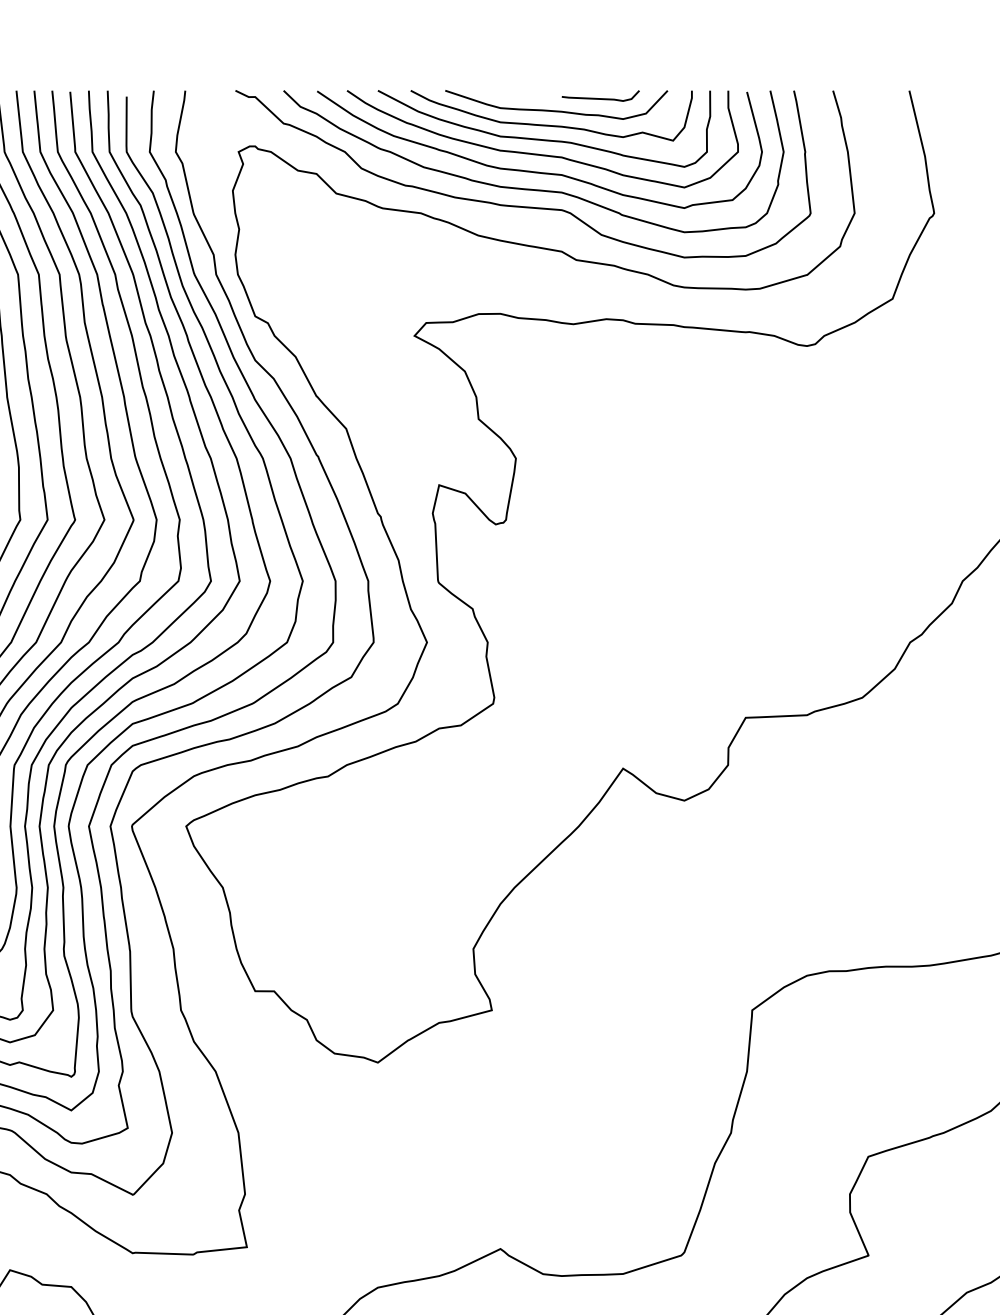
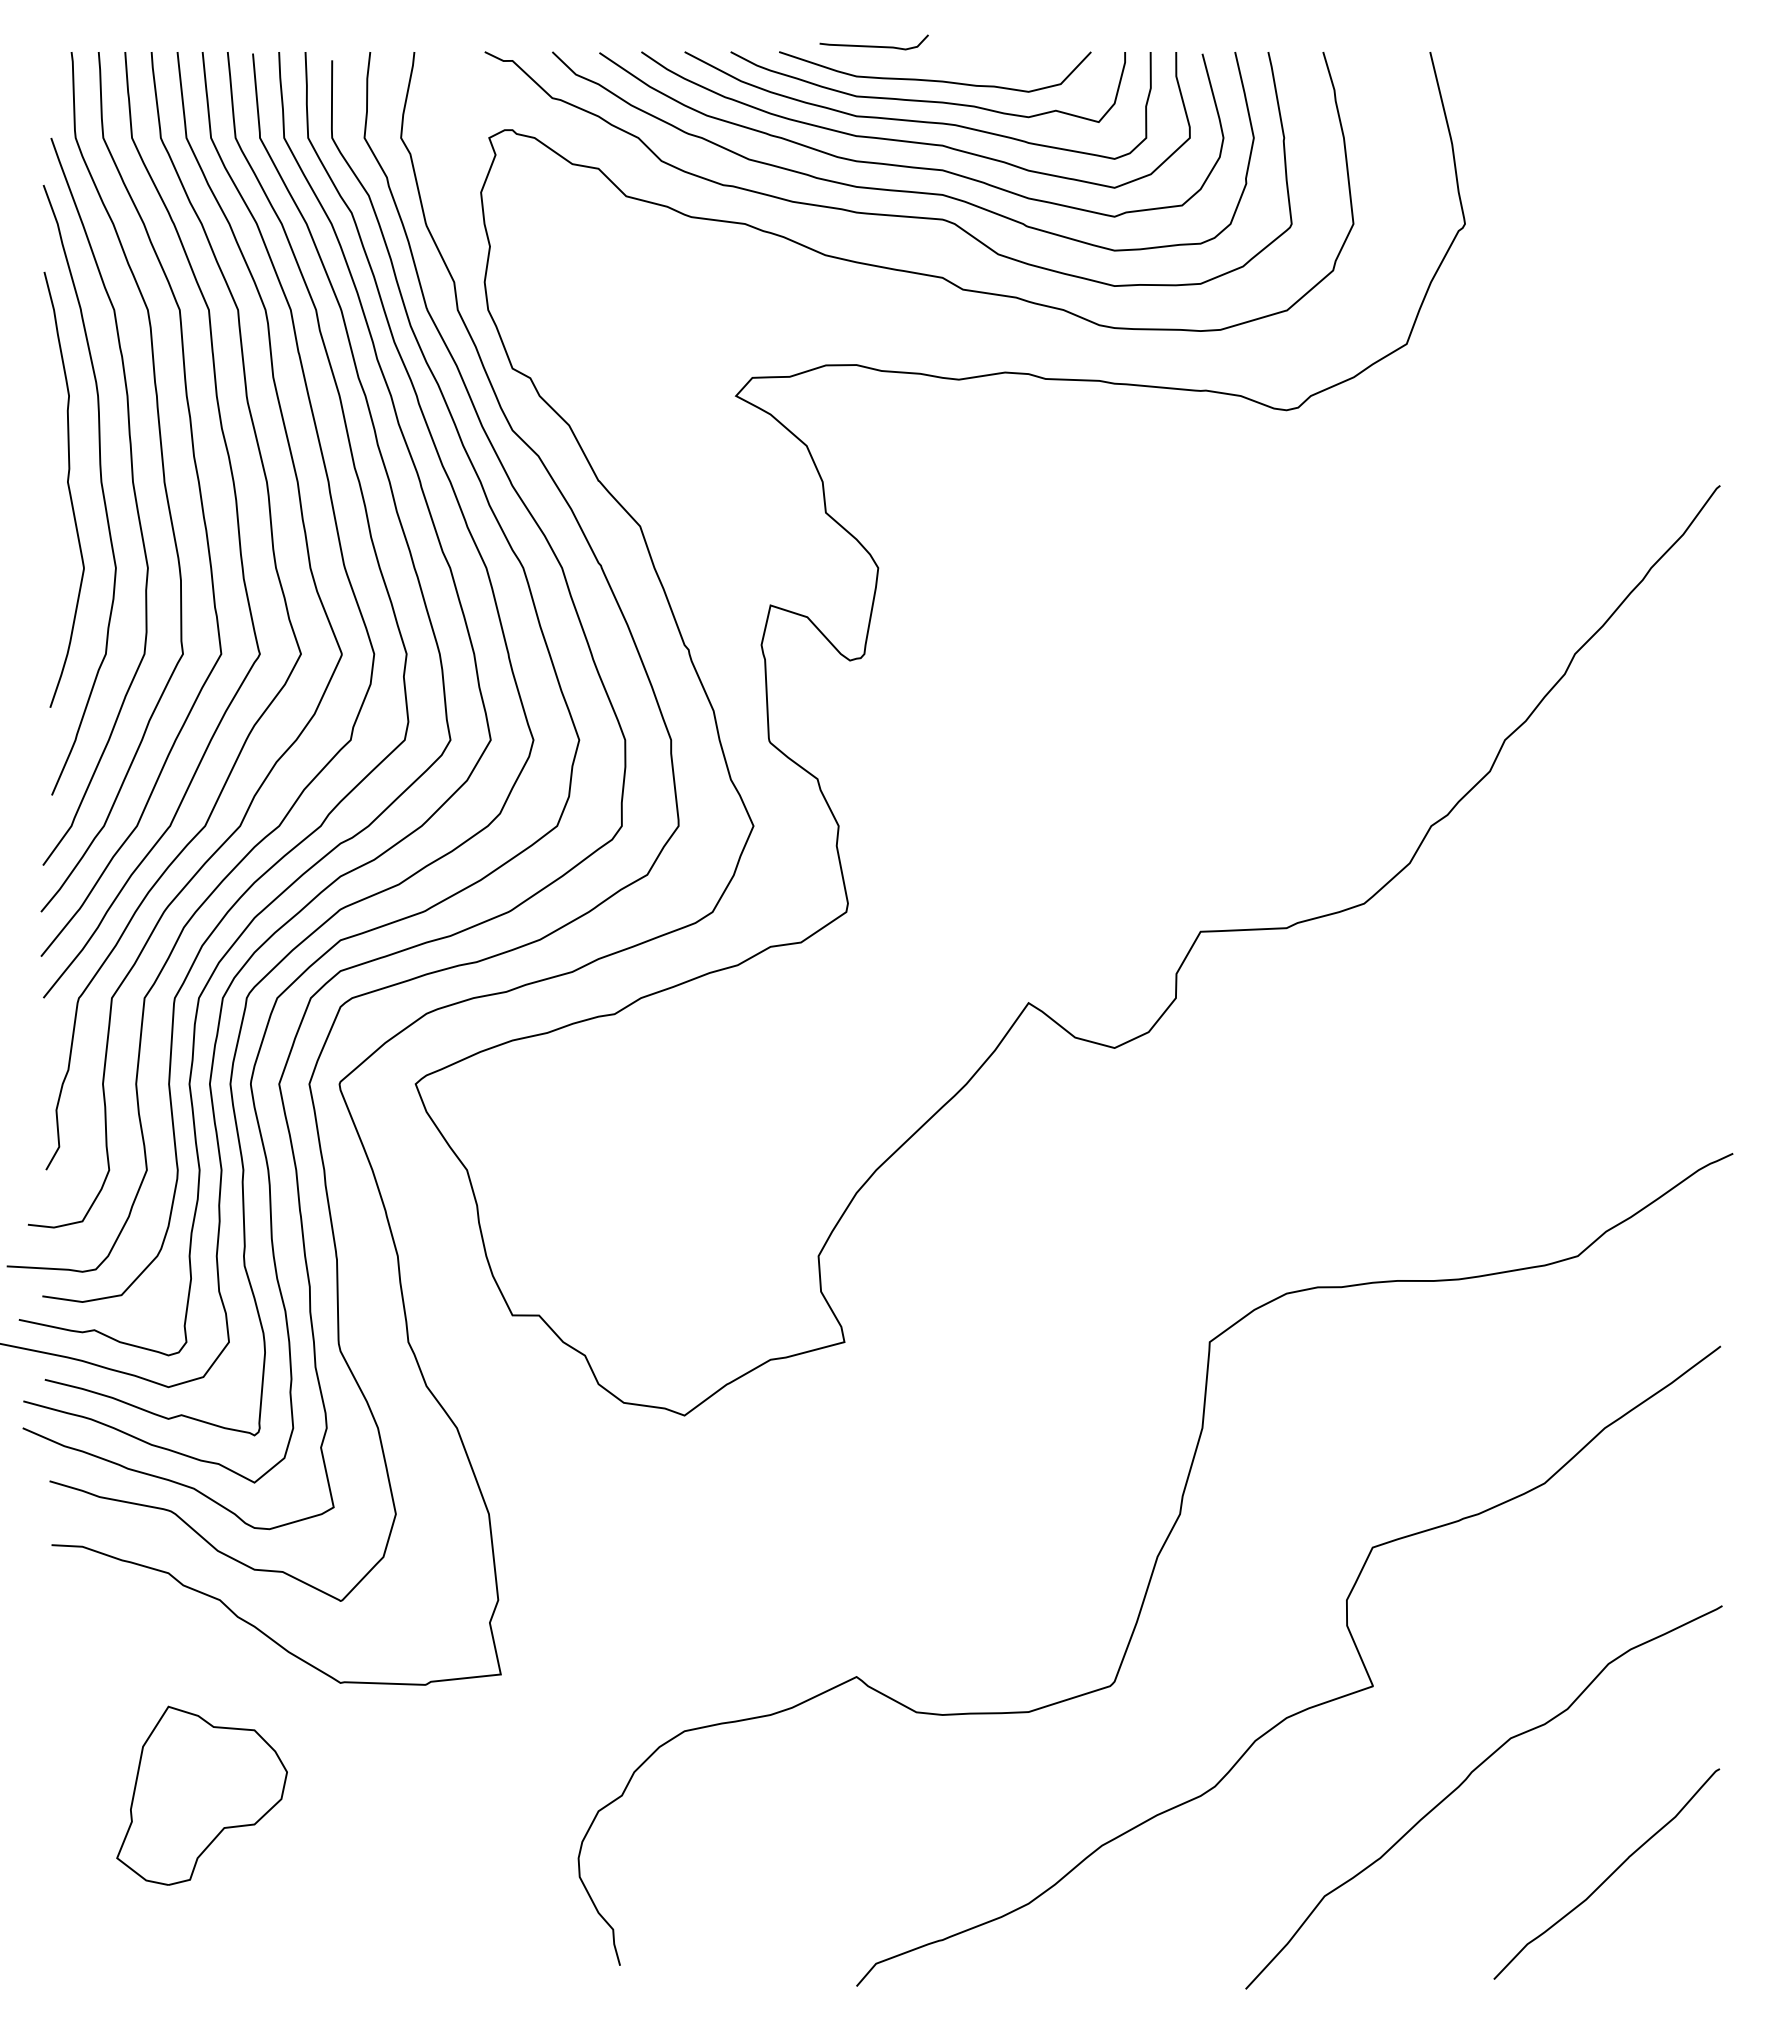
curve: (600, 98) -> (873, 45), moved

